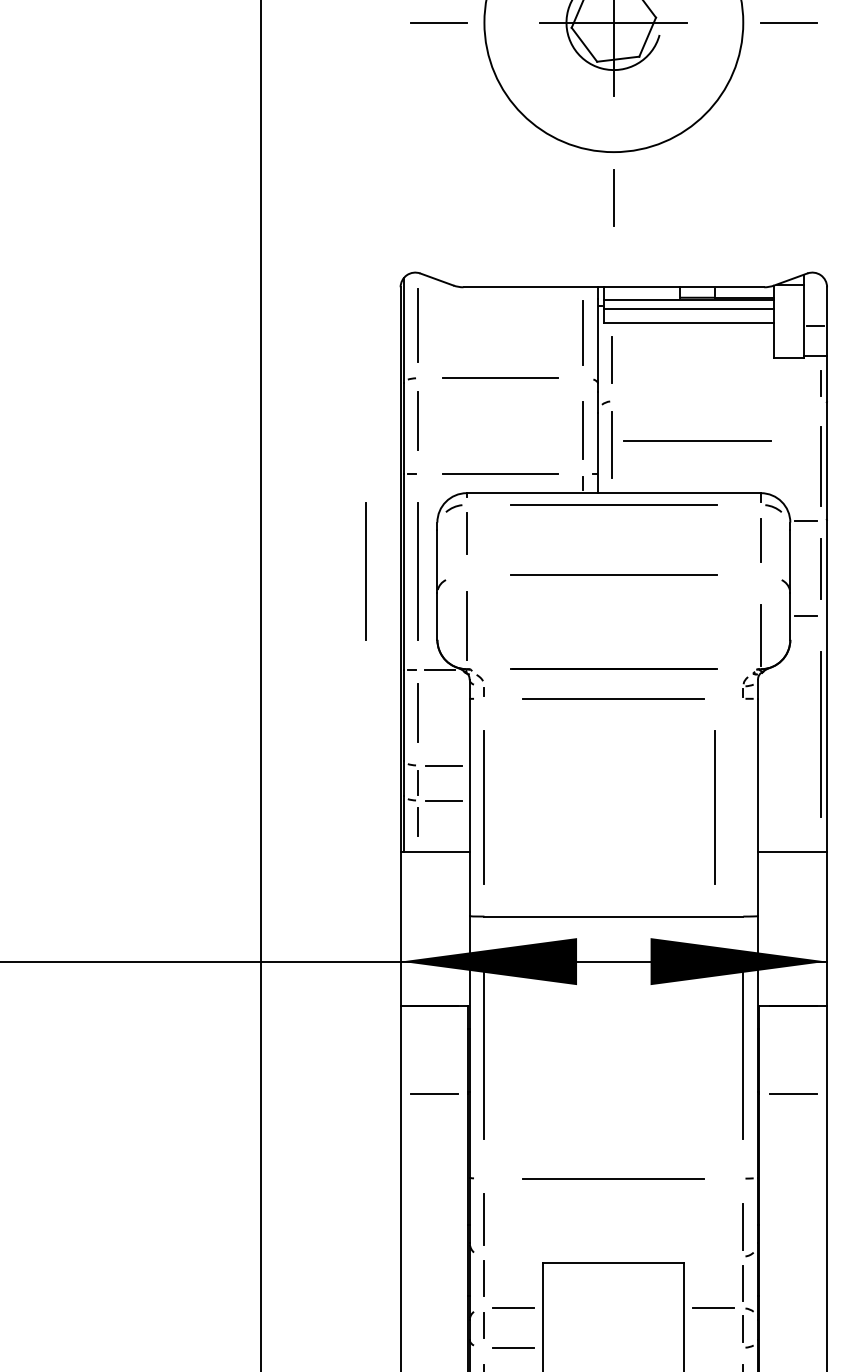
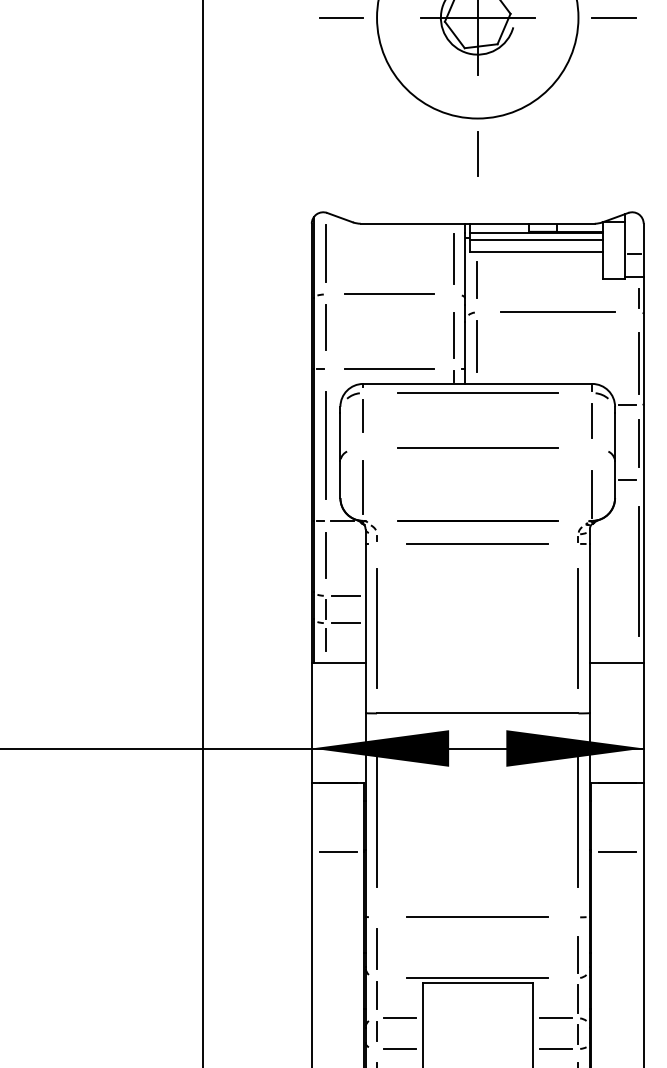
line: (697, 439) -> (557, 311), moved
line: (365, 572) -> (284, 445), removed
line: (713, 807) -> (577, 628), moved
line: (613, 1257) -> (477, 978), added
line: (713, 1348) -> (555, 1049), added

